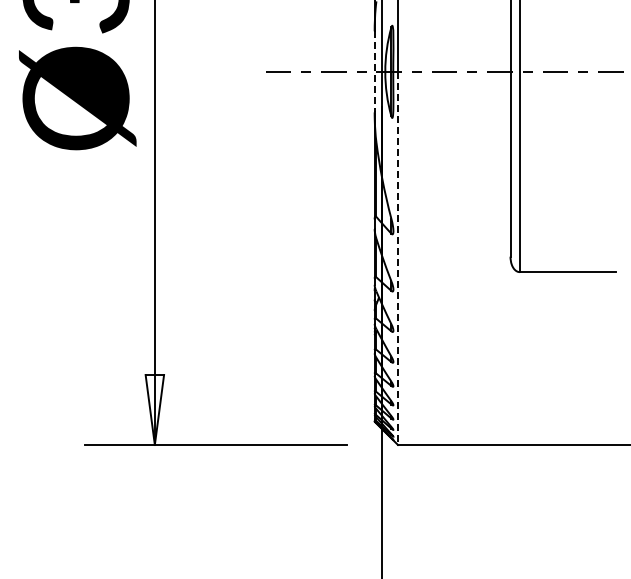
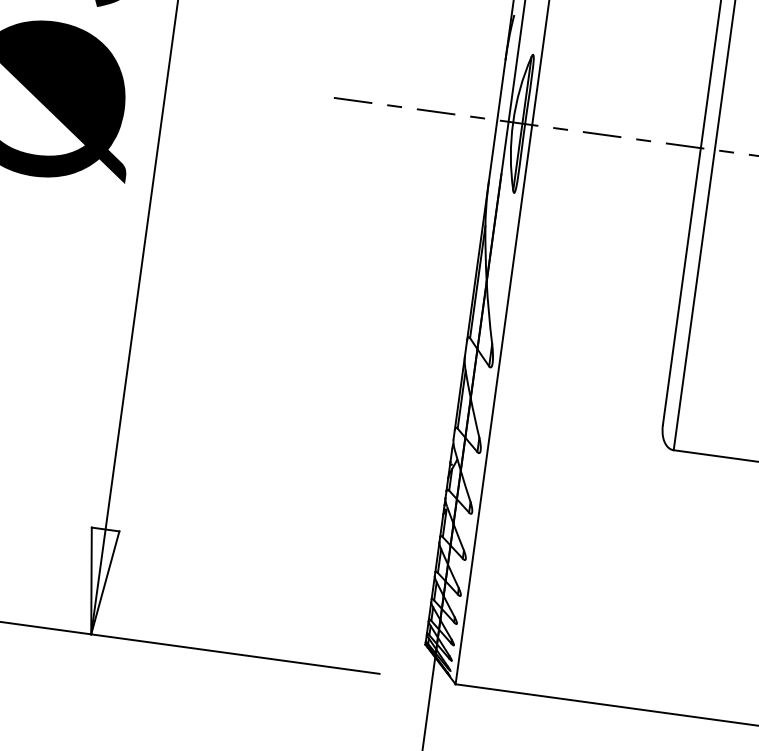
line: (374, 71) -> (497, 119), dashed -> solid
line: (398, 258) -> (494, 404), dashed -> solid

